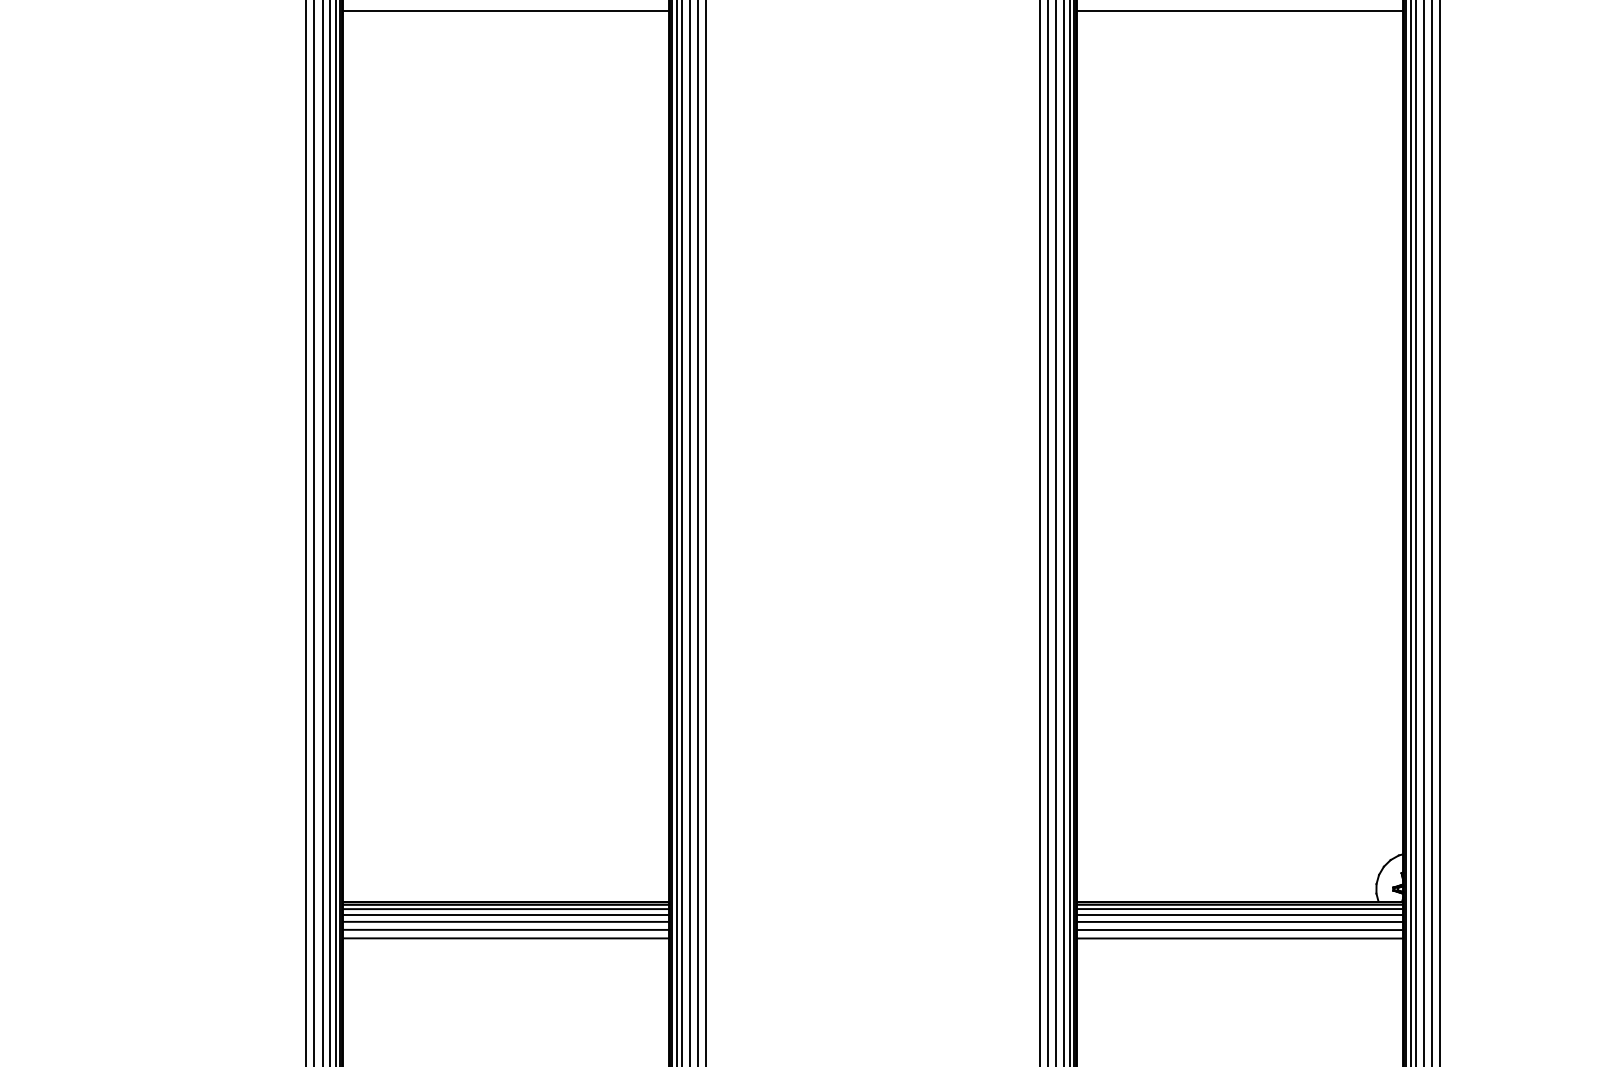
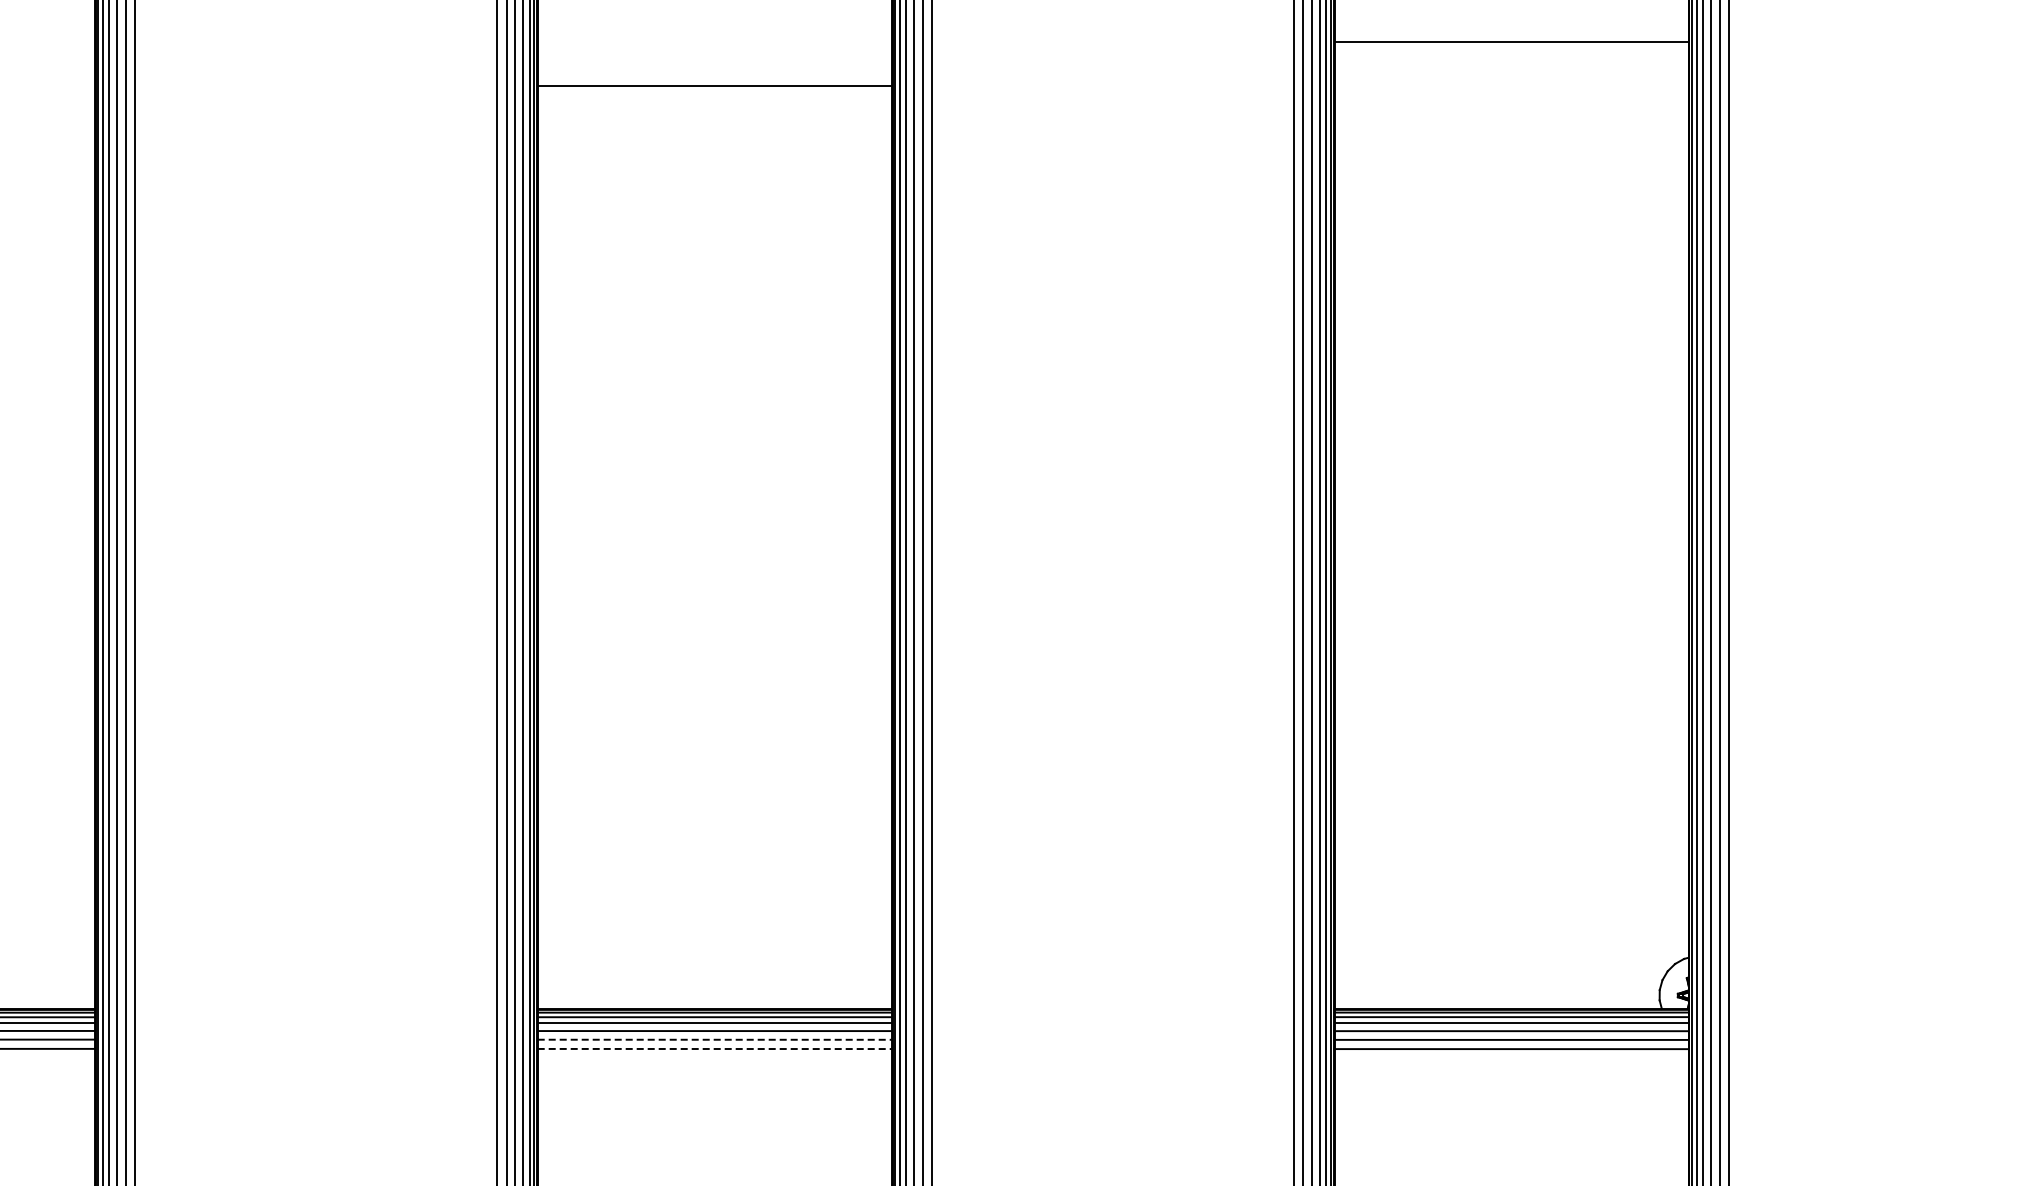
line: (505, 10) -> (714, 85), moved
line: (506, 929) -> (715, 1039), solid -> dashed
line: (506, 937) -> (715, 1048), solid -> dashed

